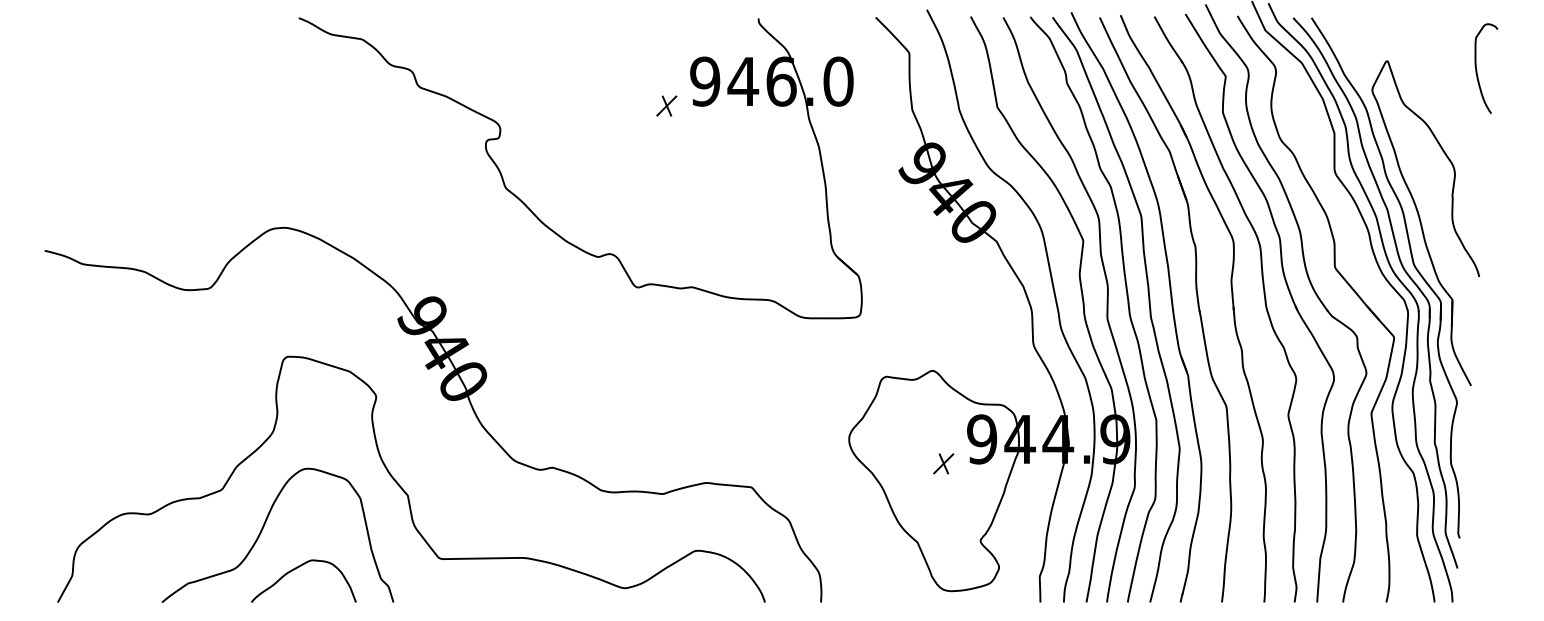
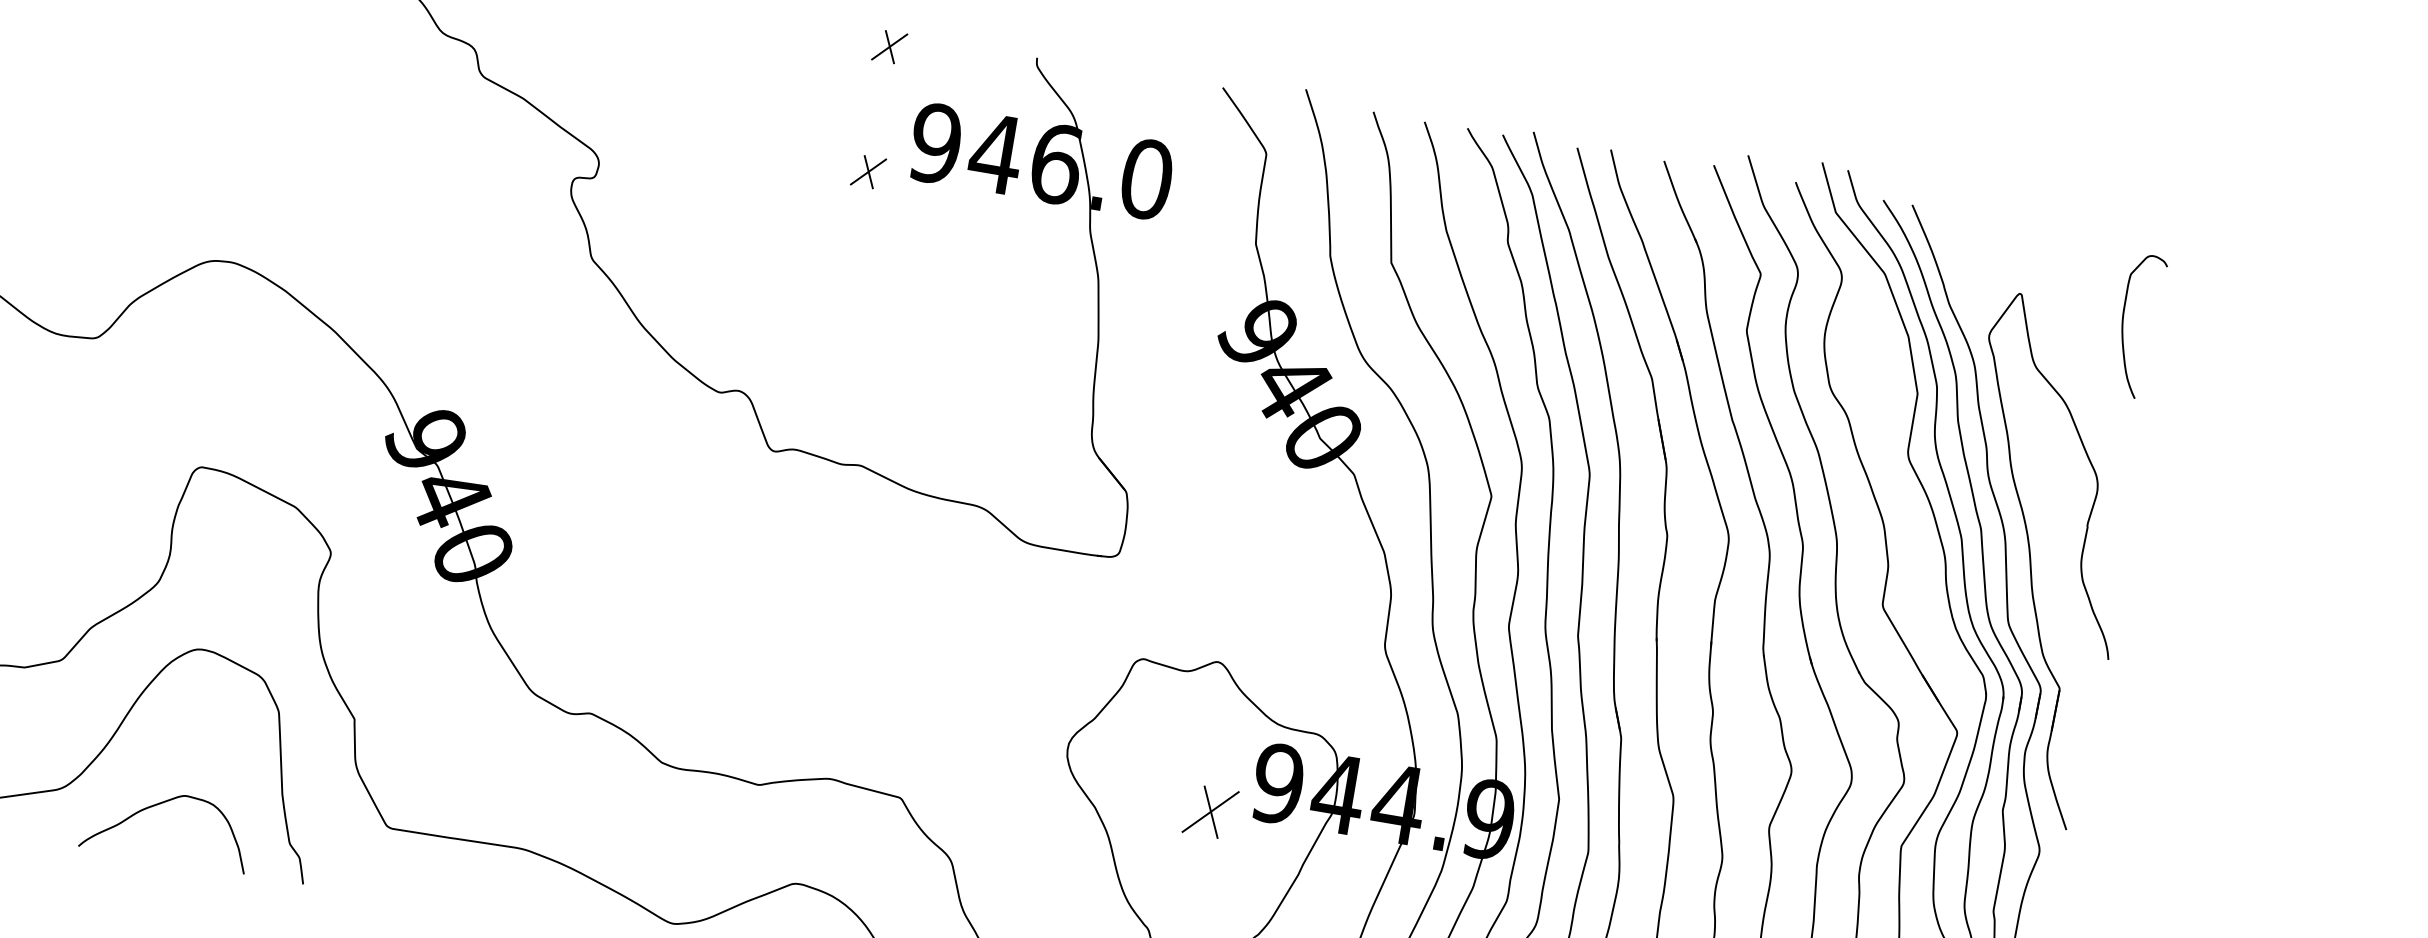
part: (666, 26) -> (889, 46), added
curve: (1477, 70) -> (2124, 326), moved
part: (943, 463) -> (1210, 811), size x1.6

